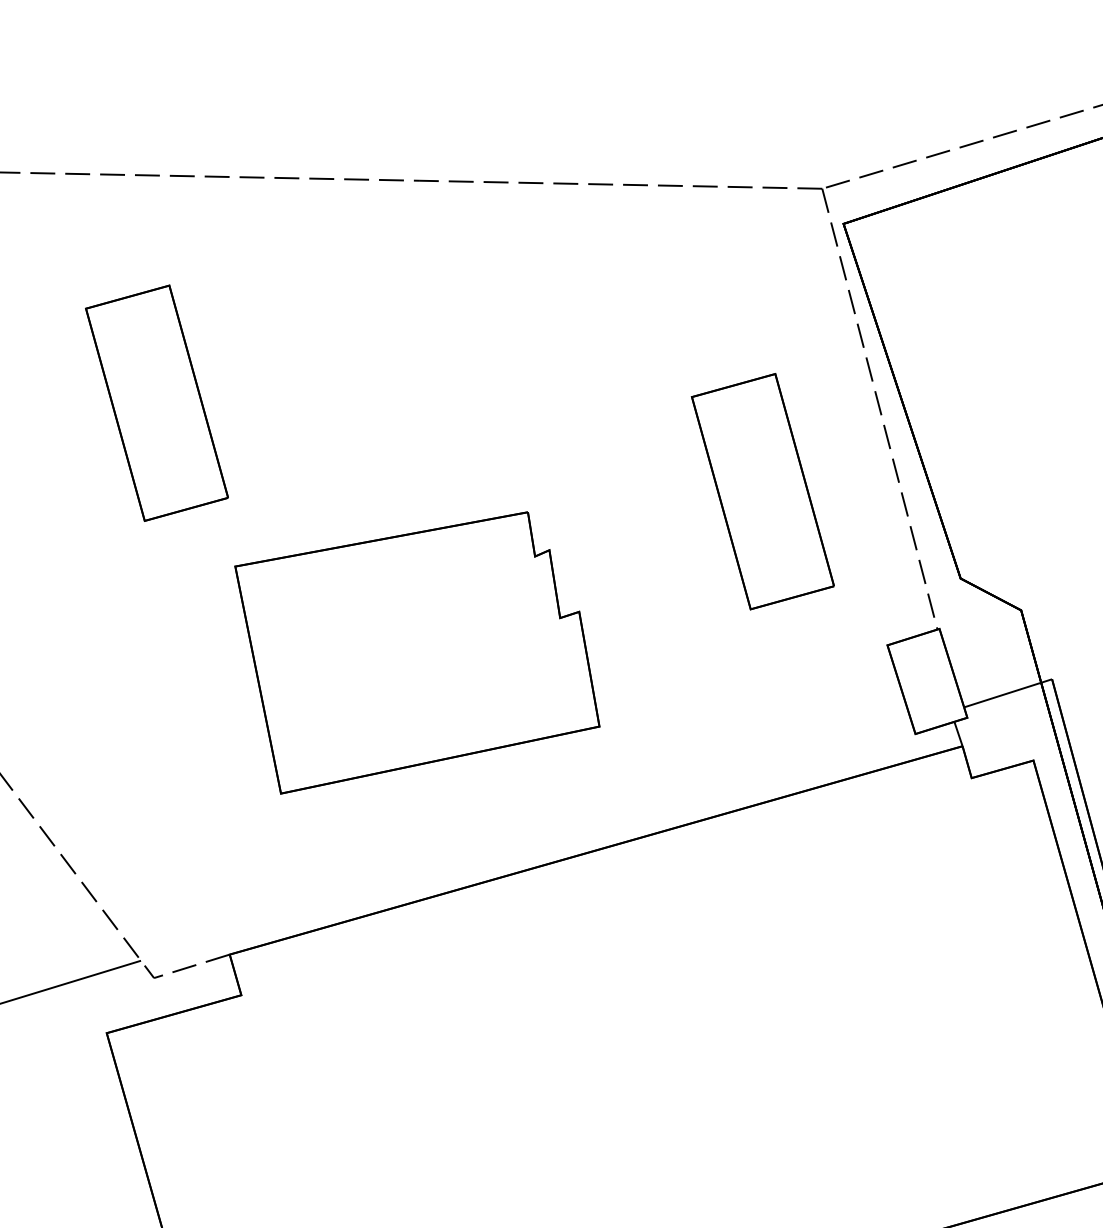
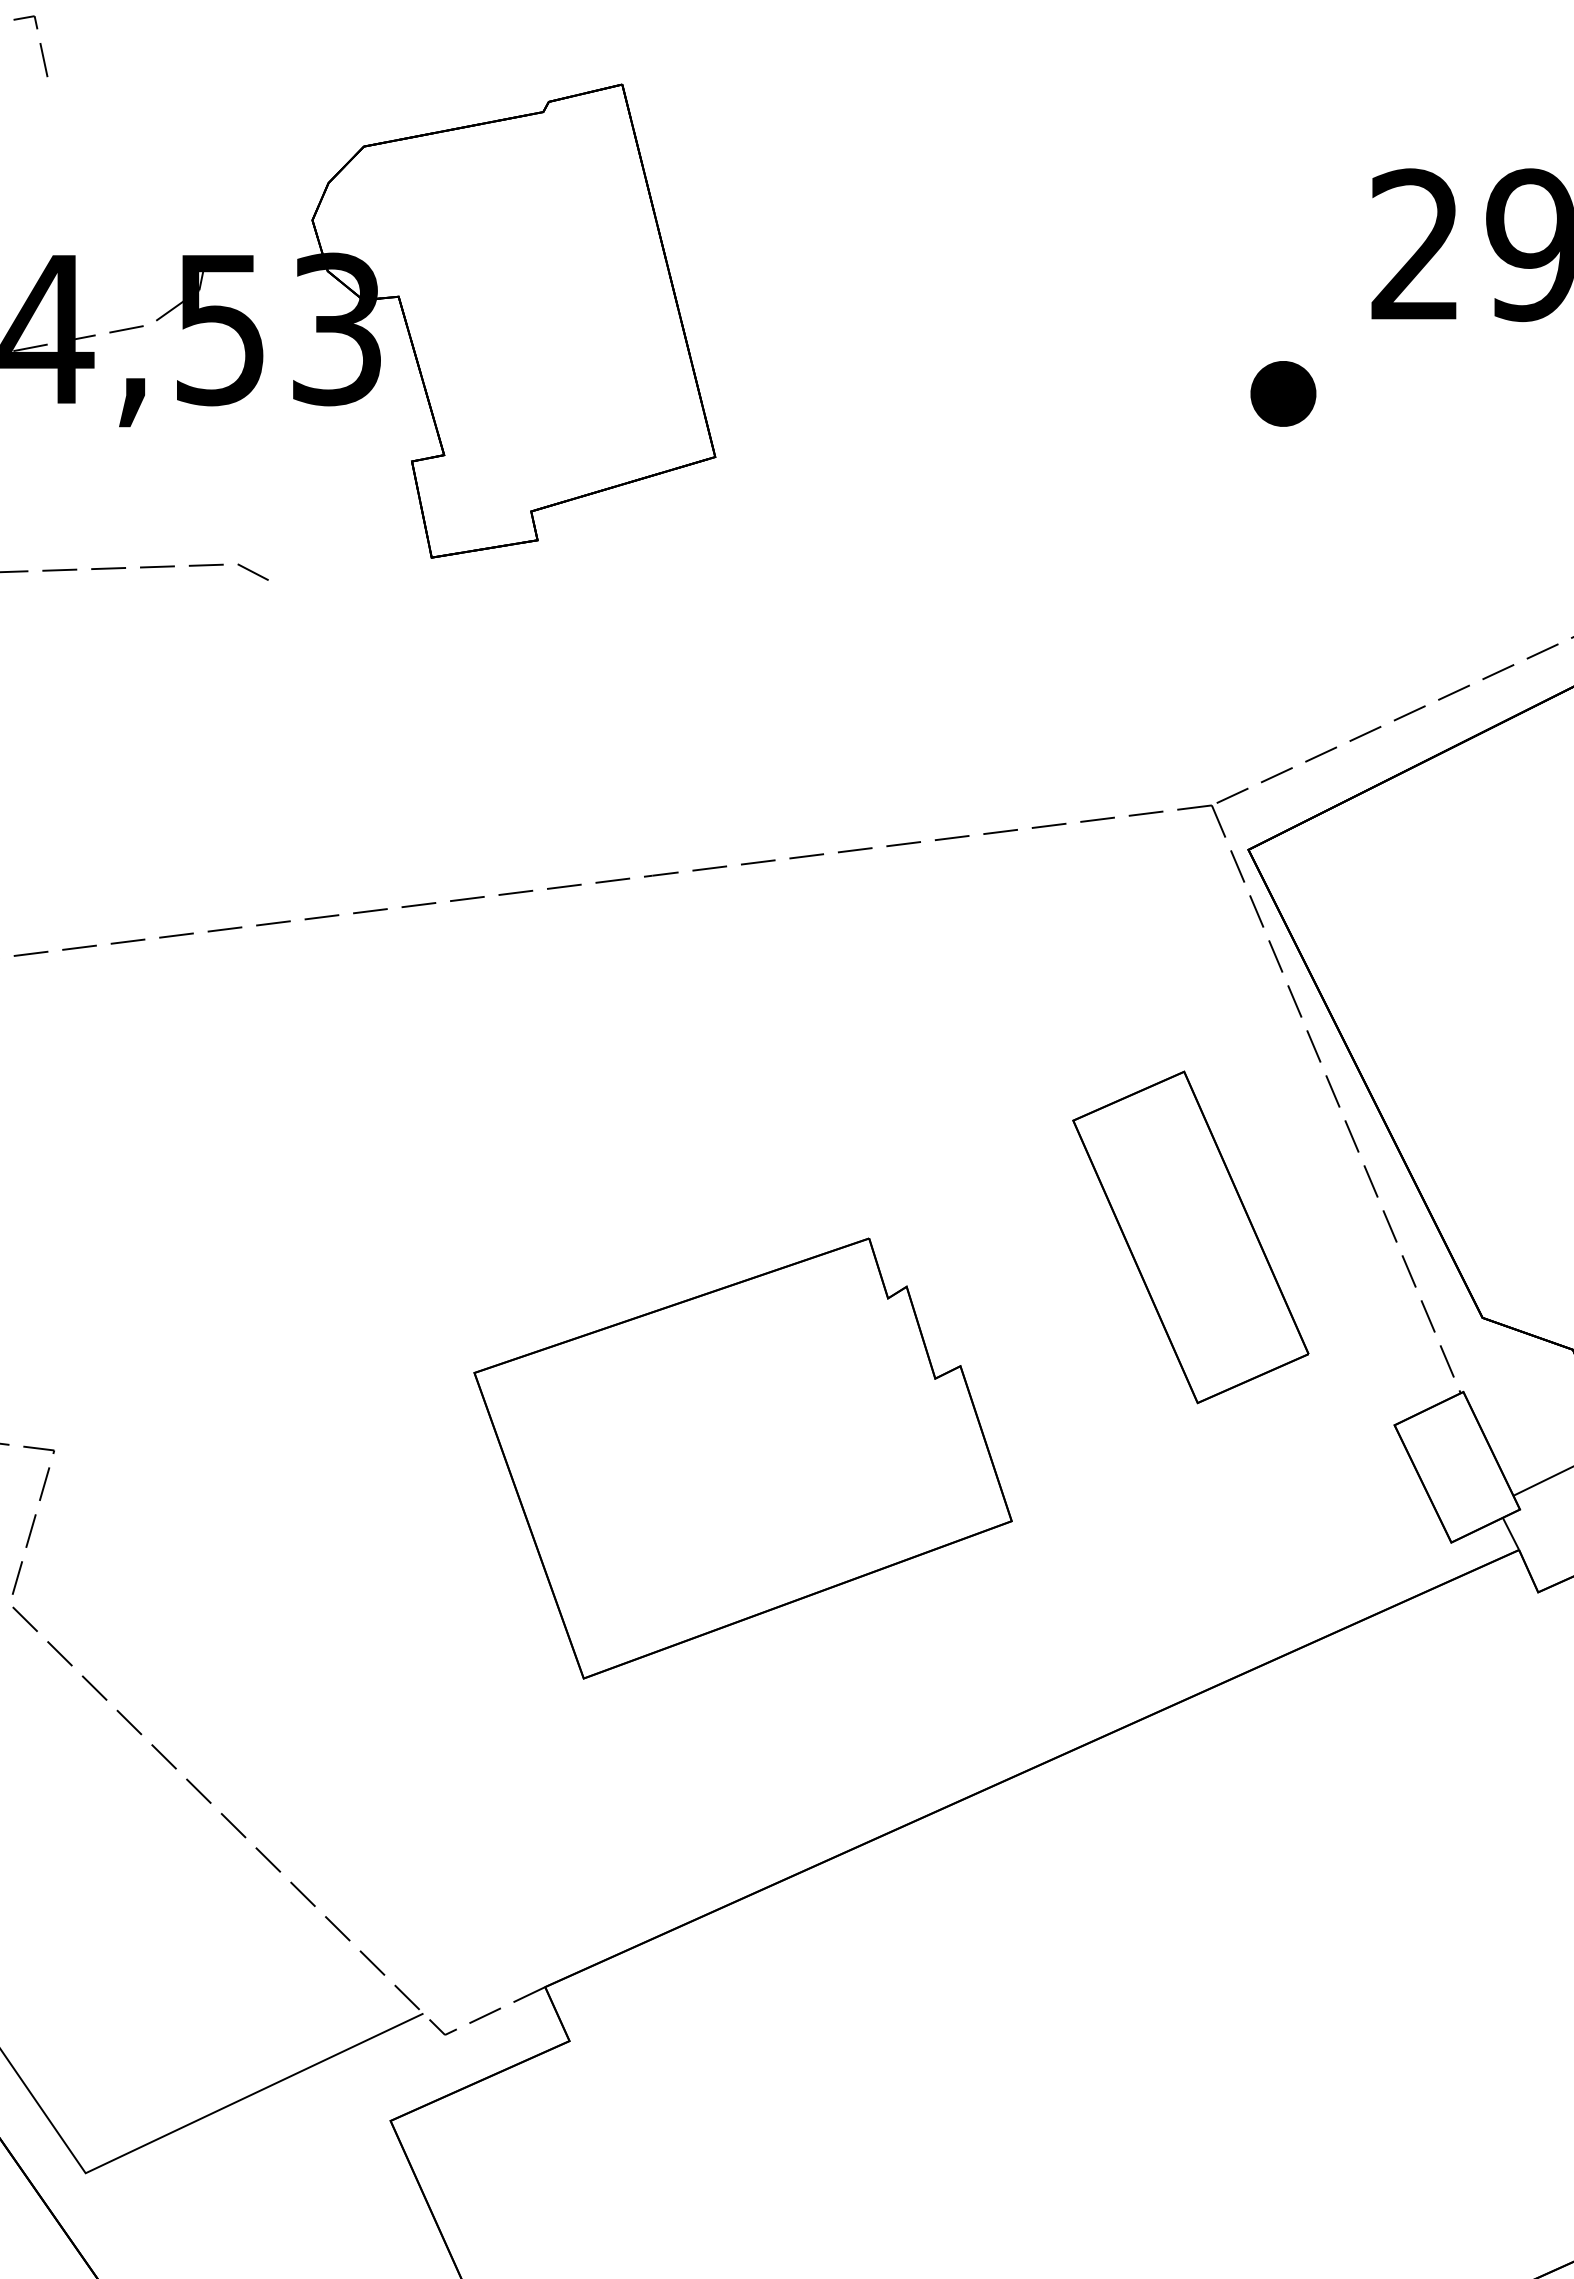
part: (156, 403) -> (332, 1237), removed
part: (415, 654) -> (742, 1458), moved

